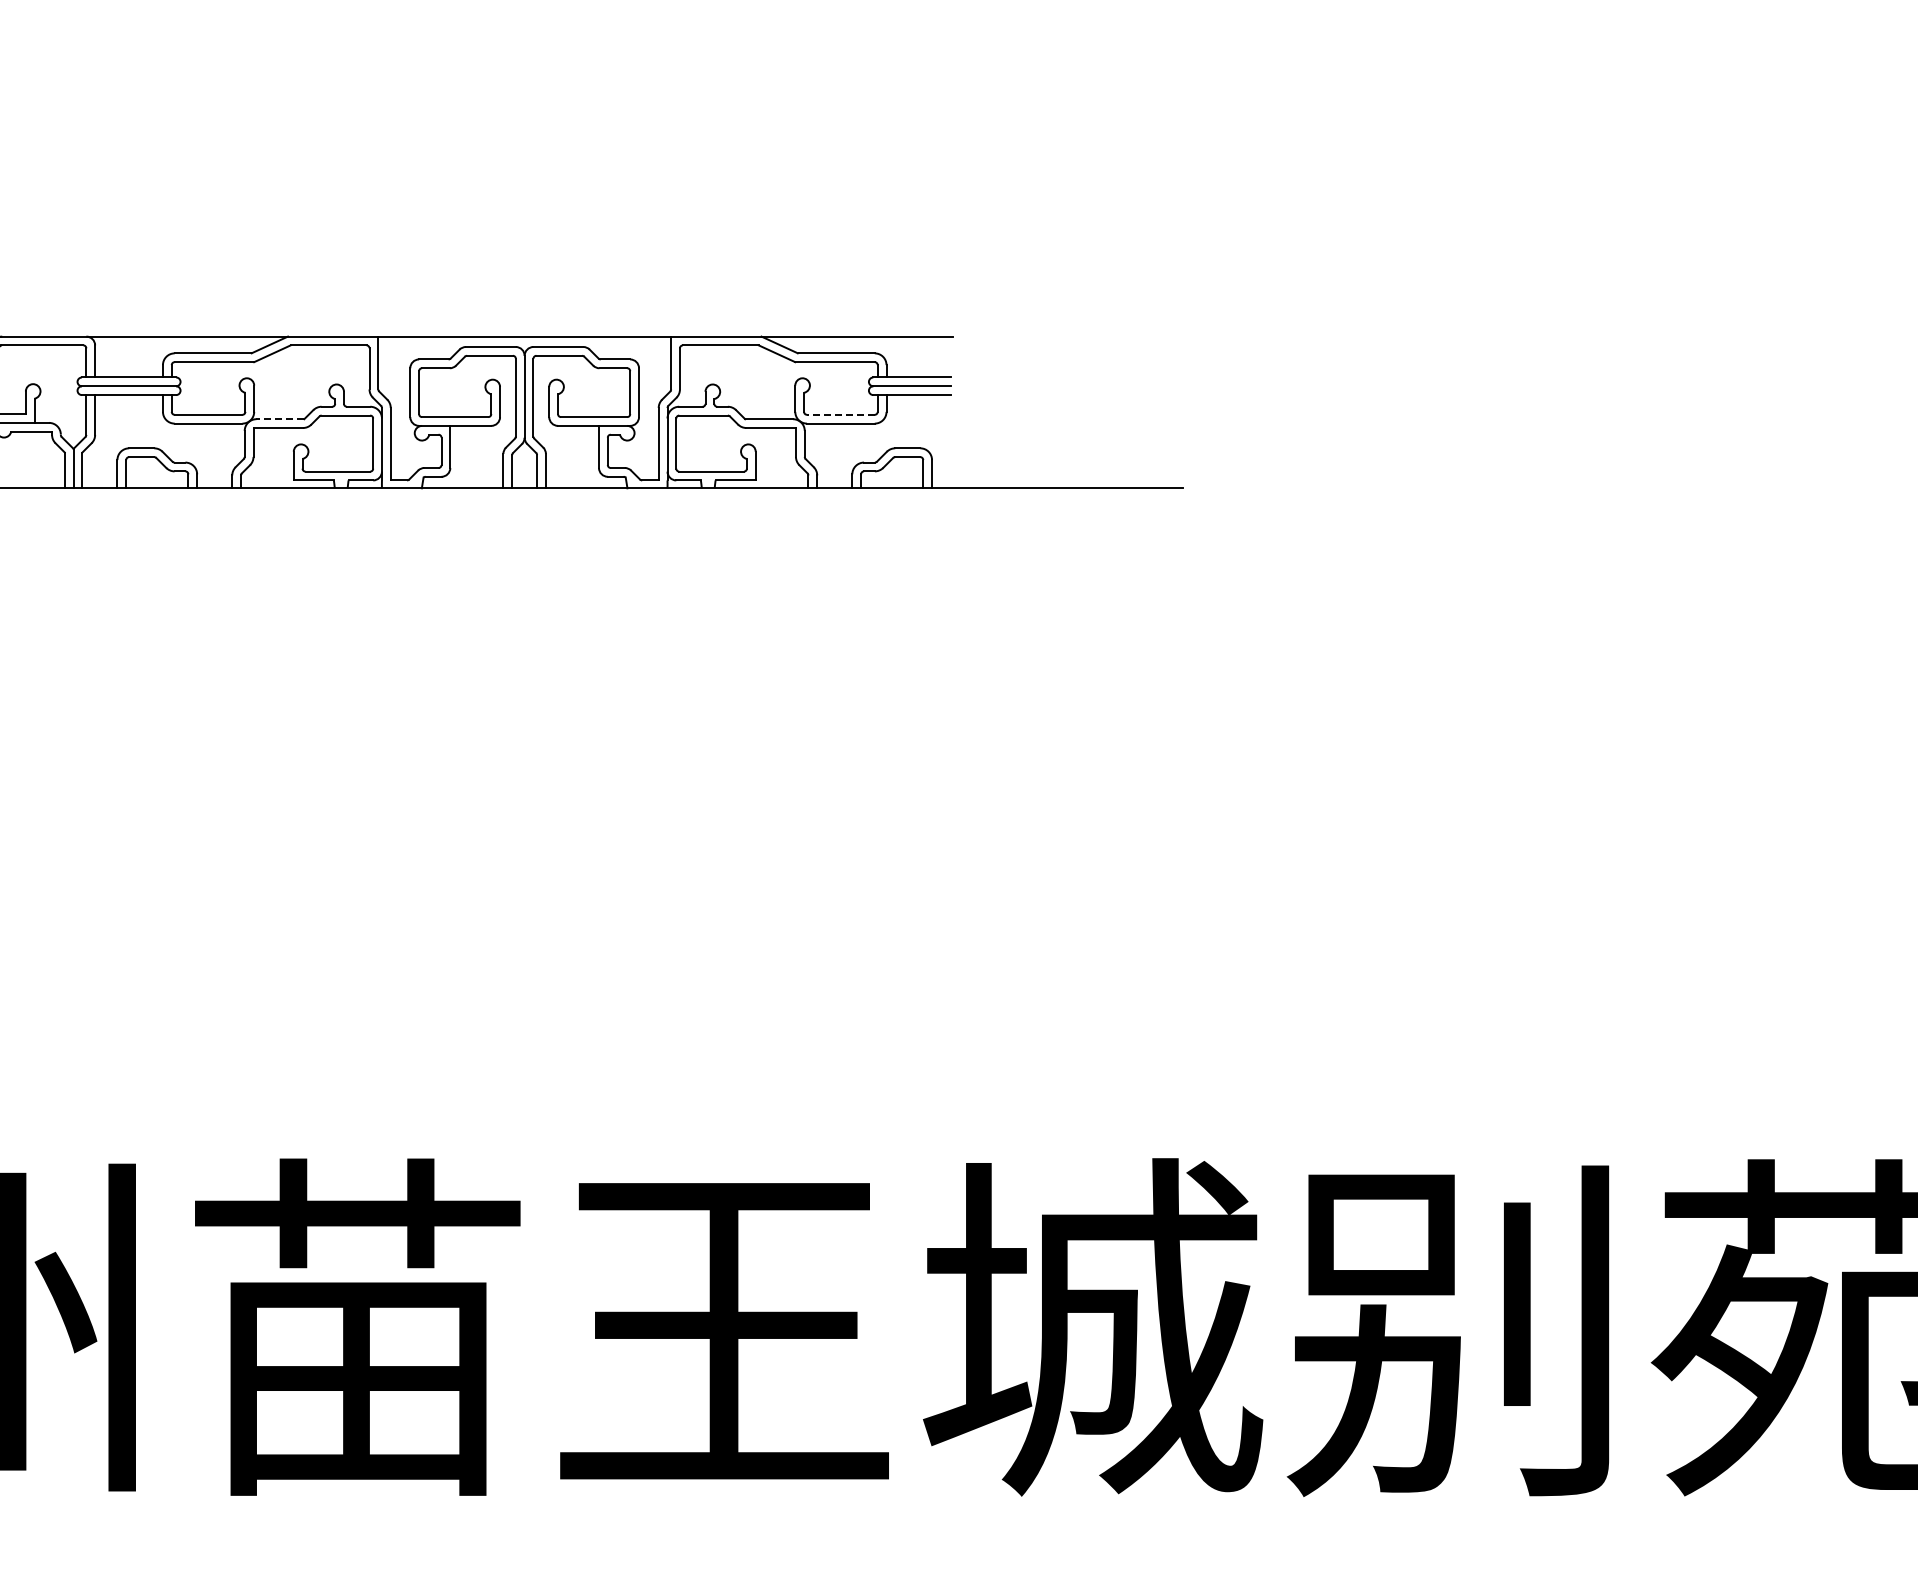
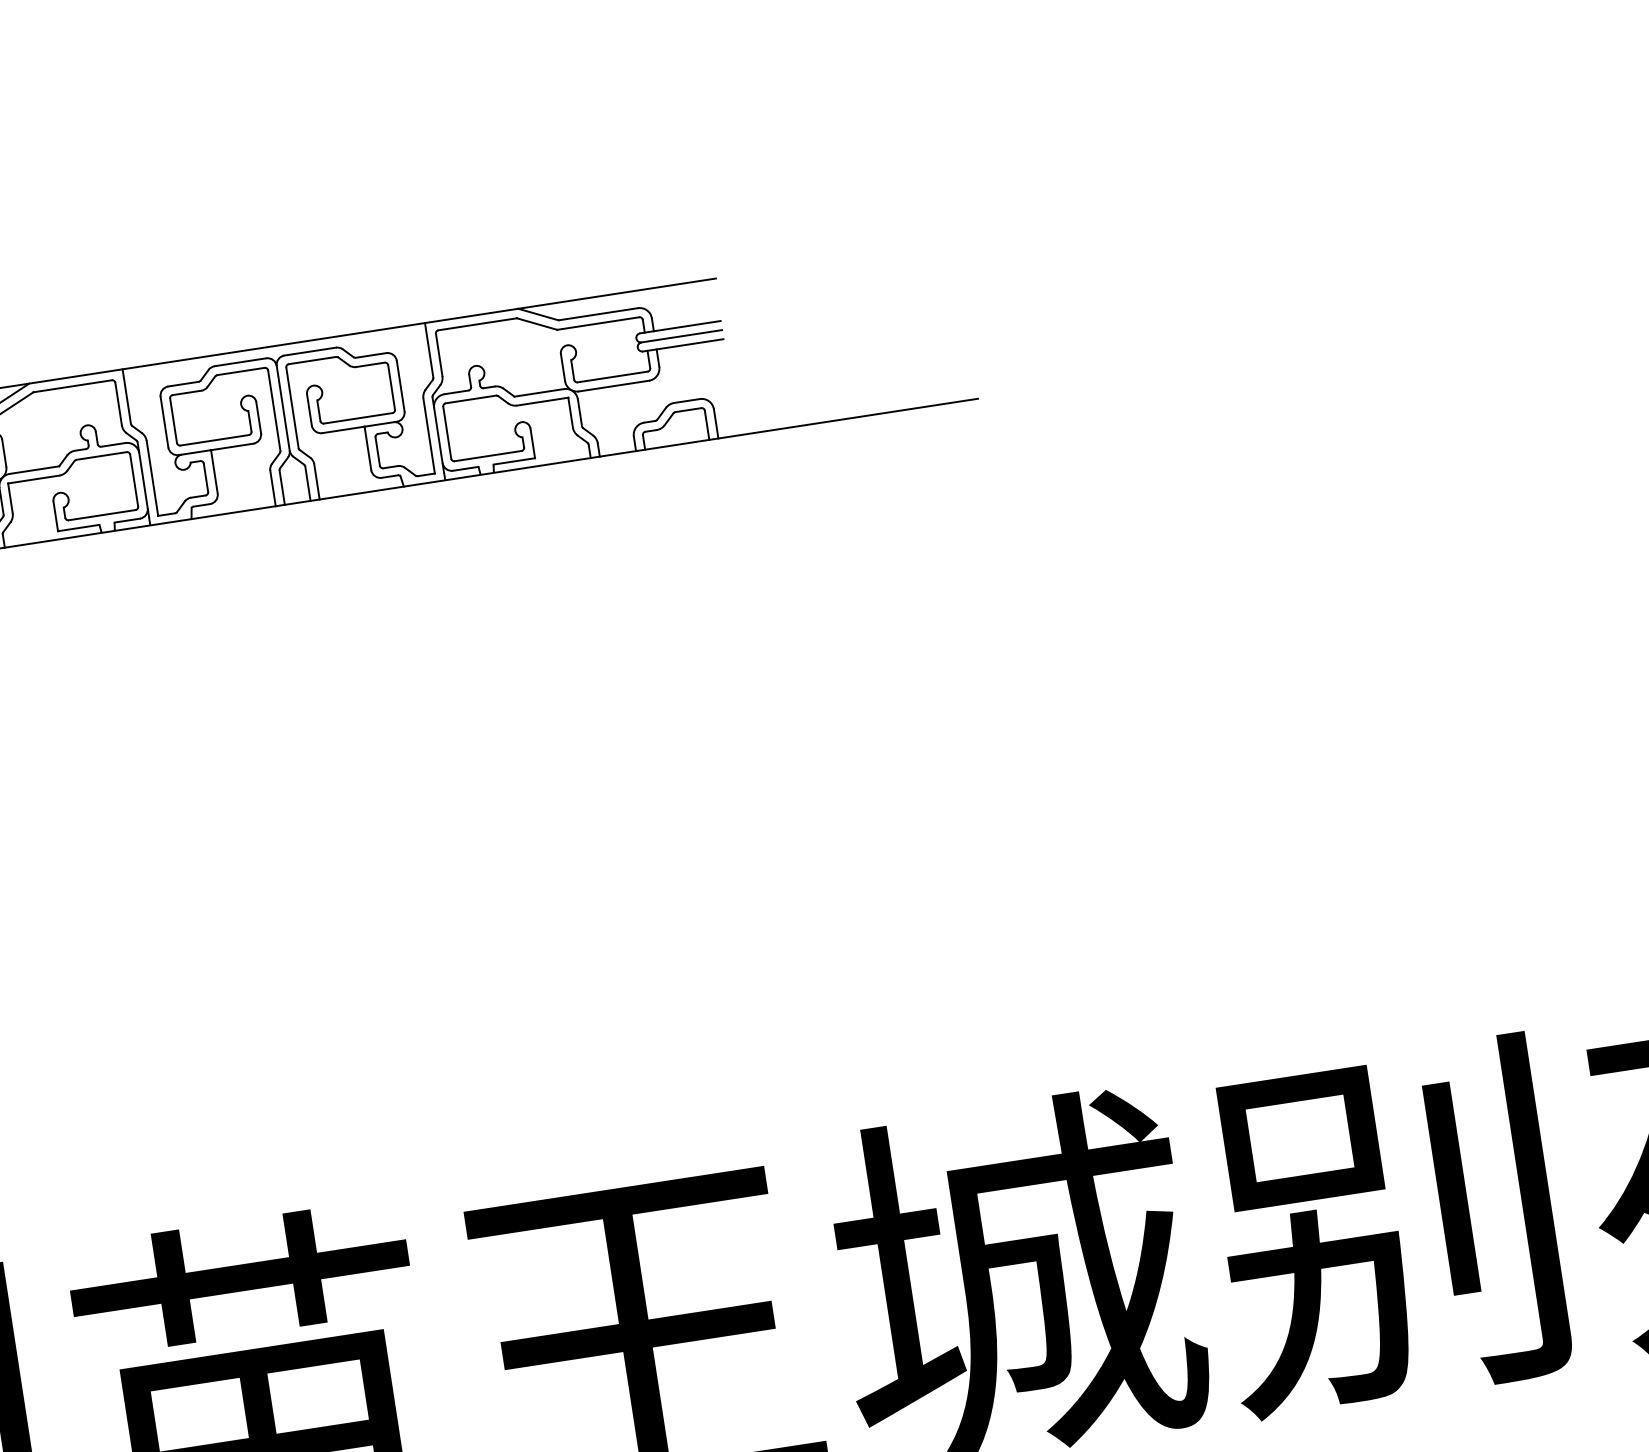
line: (840, 414) -> (612, 376), dashed -> solid
line: (280, 419) -> (34, 470), dashed -> solid

